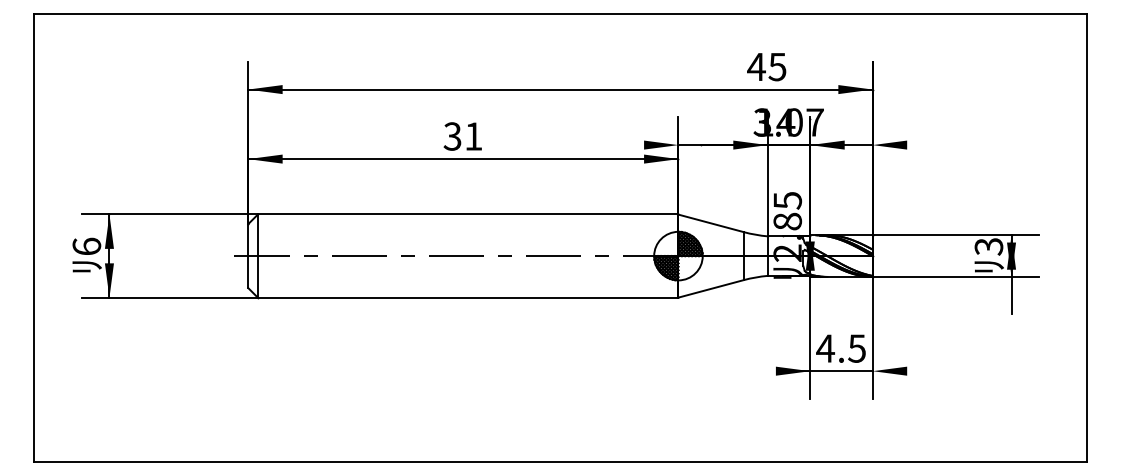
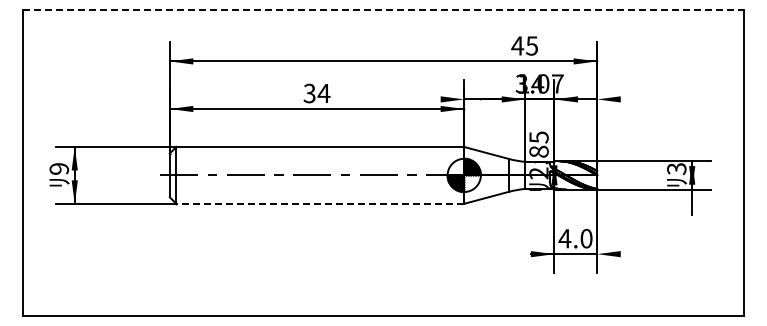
line: (560, 13) -> (383, 9), solid -> dashed
text: (472, 136) -> (323, 93), 31 -> 34
text: (87, 246) -> (59, 168), 6 -> 9
line: (468, 297) -> (320, 203), solid -> dashed
text: (857, 348) -> (586, 238), 4.5 -> 4.0

